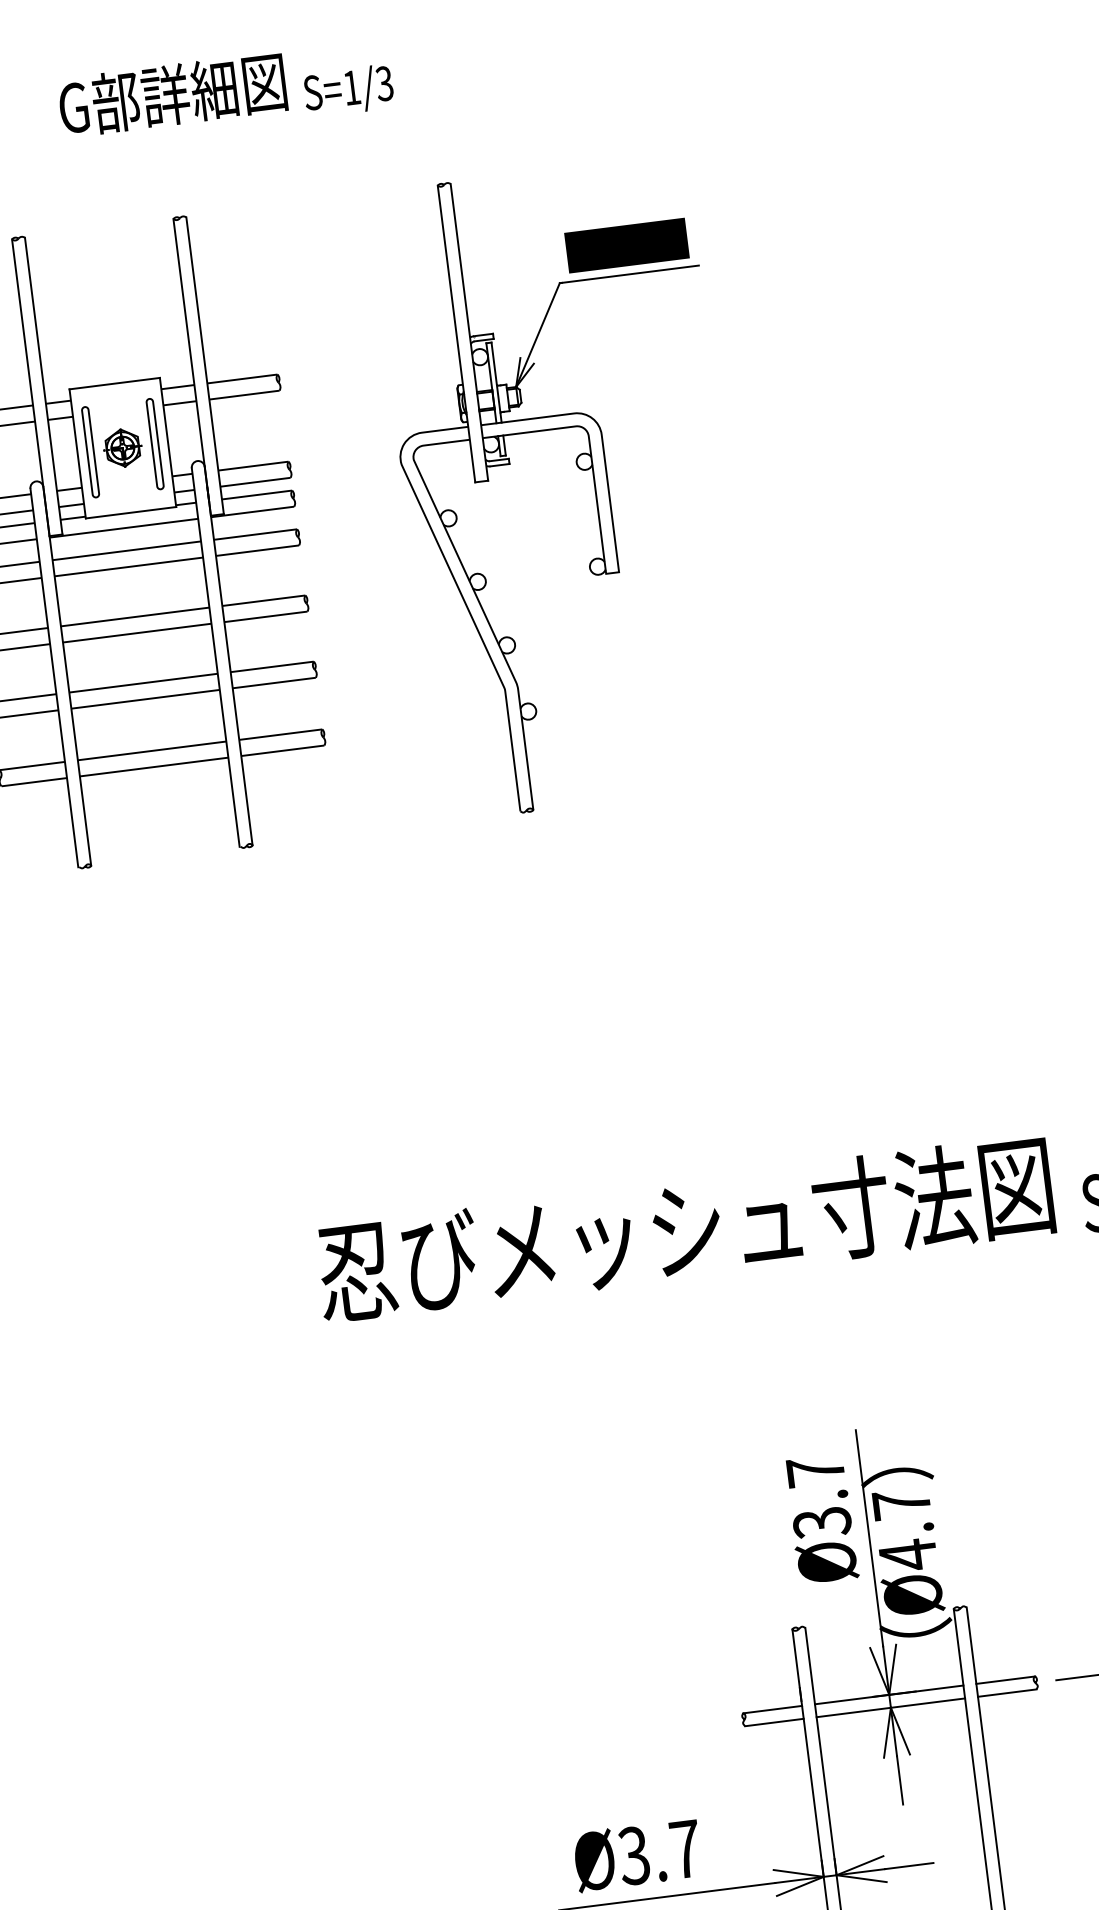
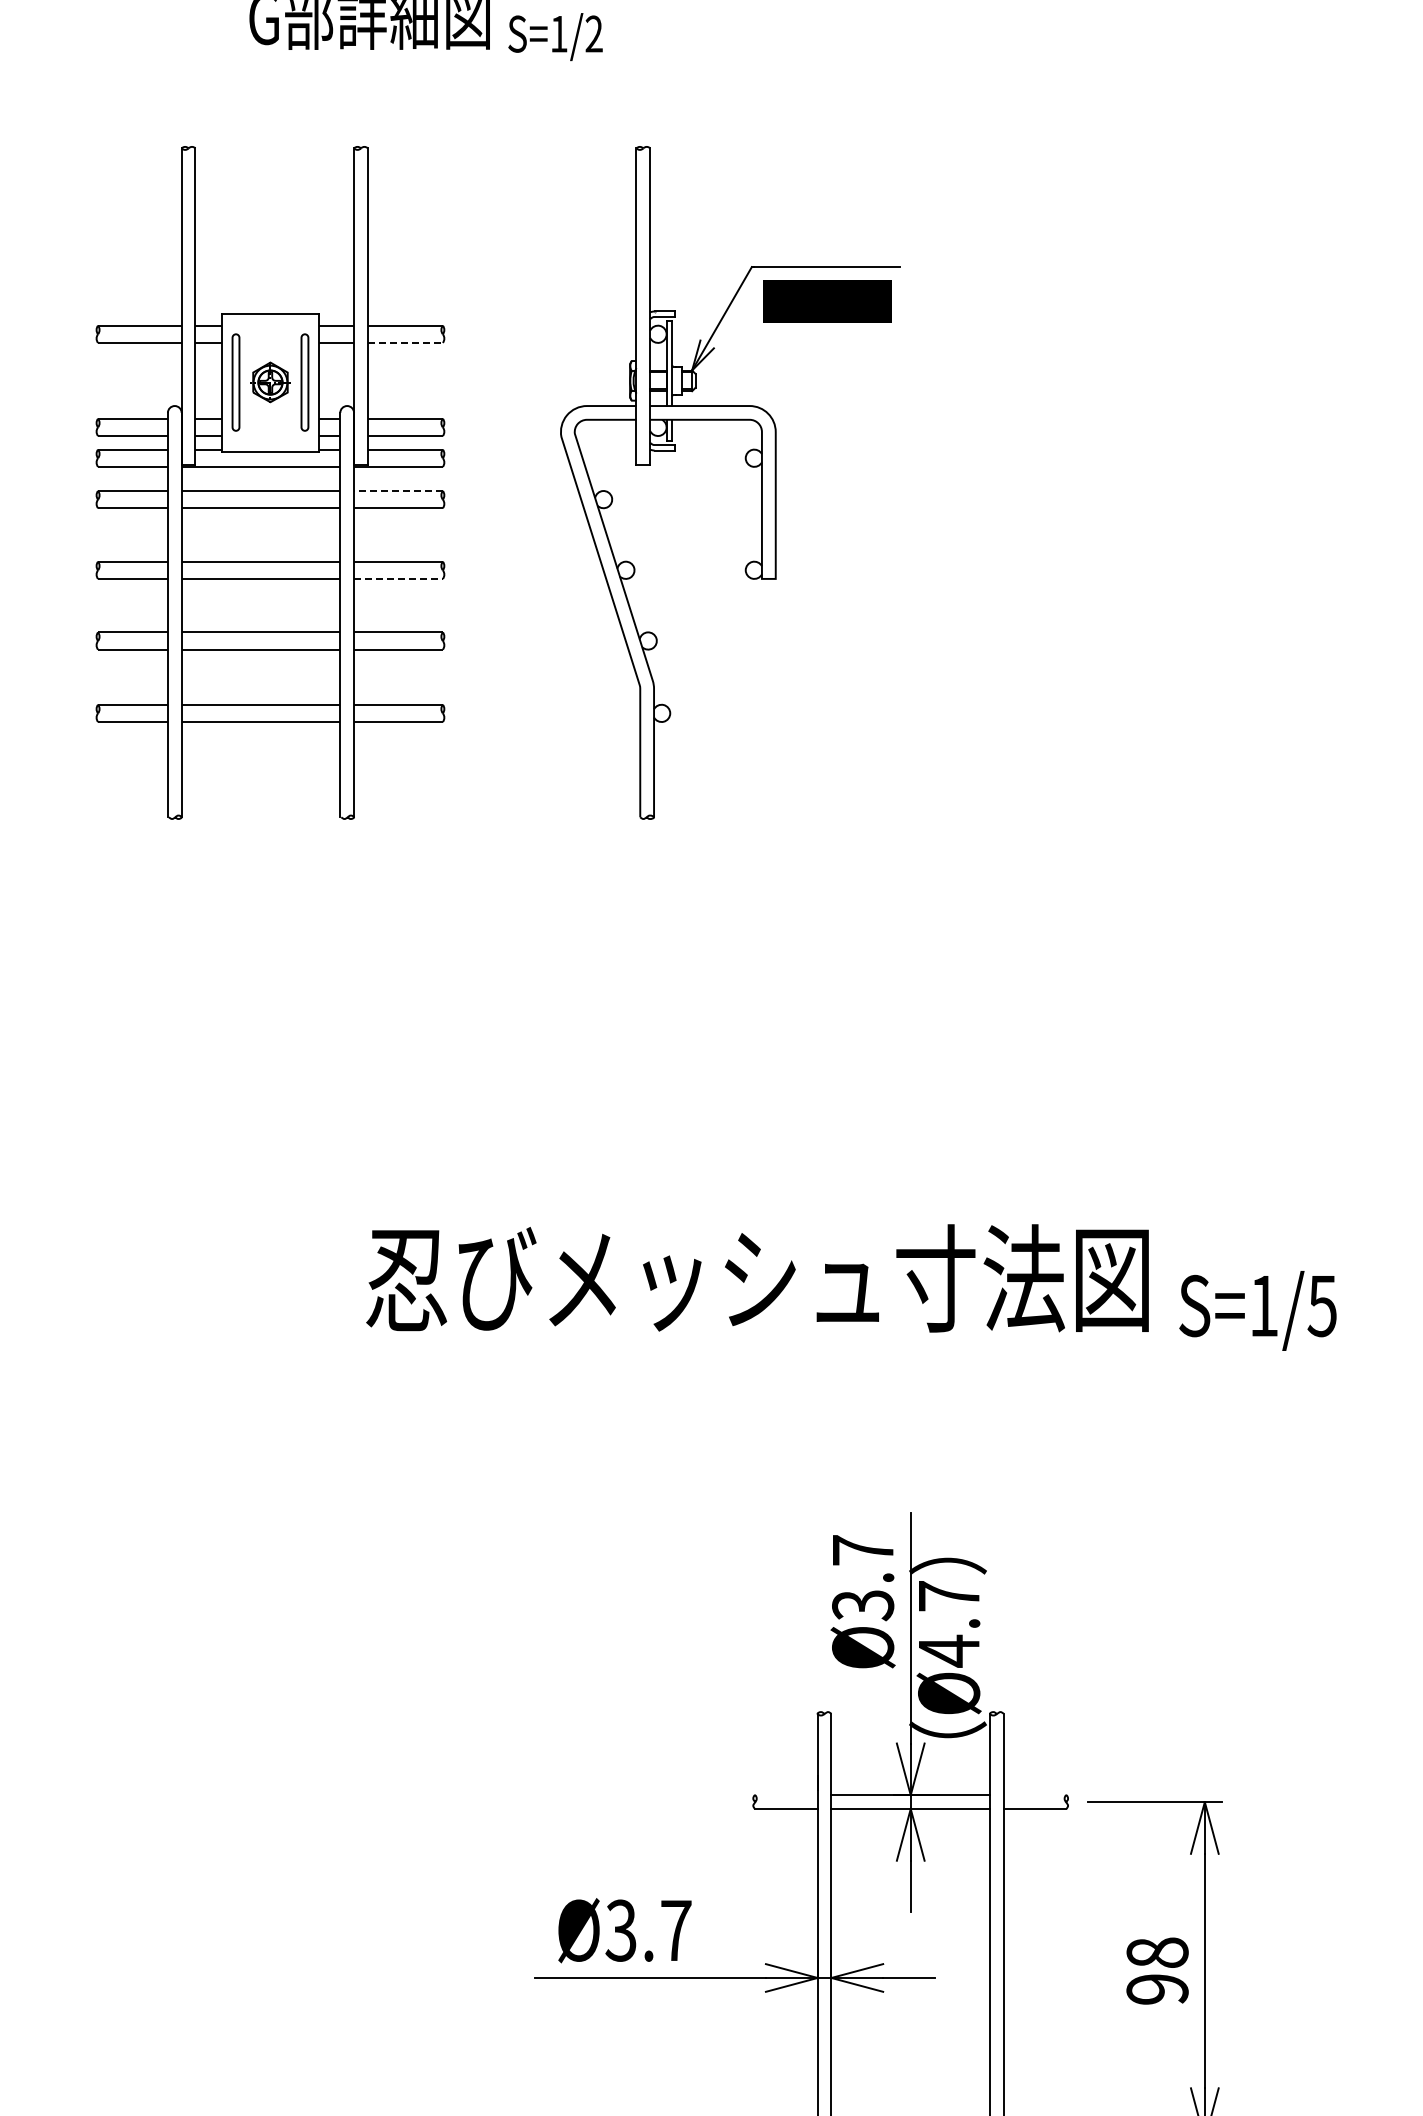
text: (383, 83) -> (593, 33), S=1/3 -> S=1/2
text: (627, 245) -> (827, 301), moved
line: (244, 394) -> (405, 342), solid -> dashed
line: (254, 535) -> (397, 491), solid -> dashed
line: (265, 616) -> (398, 578), solid -> dashed
line: (1005, 1680) -> (1034, 1795), removed
line: (772, 1709) -> (786, 1795), removed

